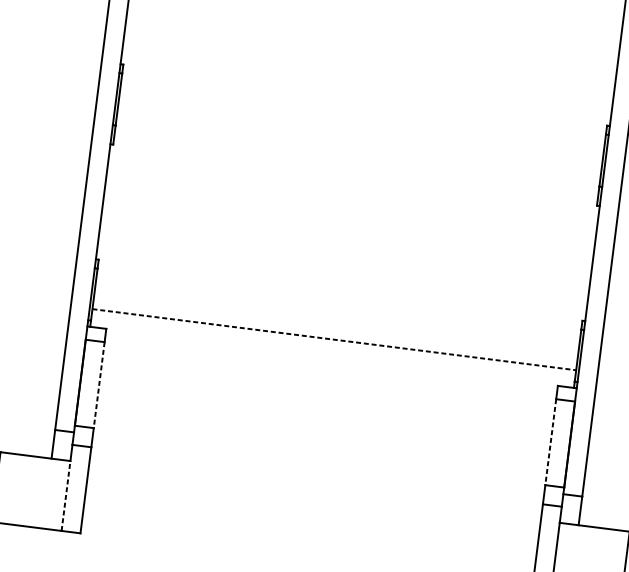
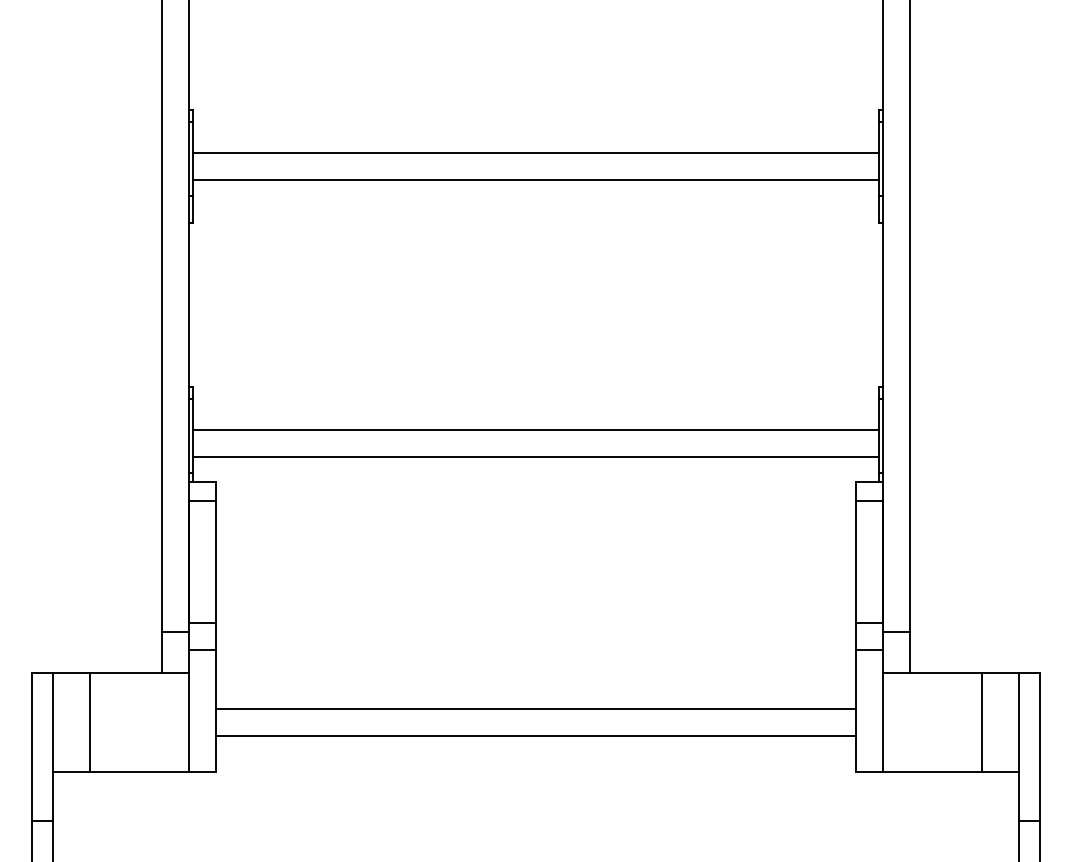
line: (360, 126) -> (535, 153), added
line: (358, 144) -> (535, 179), added
line: (336, 320) -> (535, 429), added
line: (334, 339) -> (536, 456), dashed -> solid
line: (99, 385) -> (215, 561), dashed -> solid
line: (550, 442) -> (856, 561), dashed -> solid
line: (65, 496) -> (188, 722), dashed -> solid
line: (311, 517) -> (535, 708), added
line: (309, 536) -> (535, 735), added

